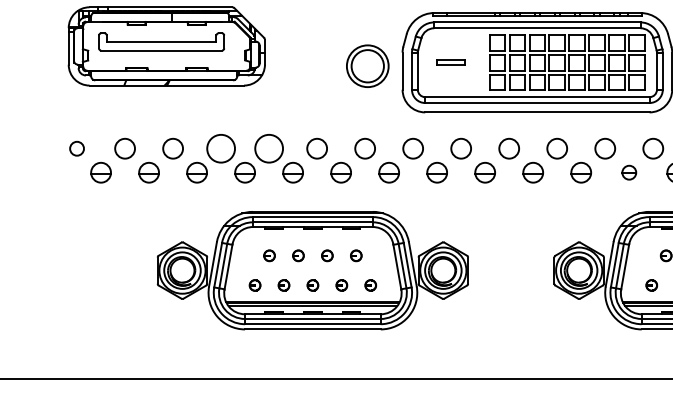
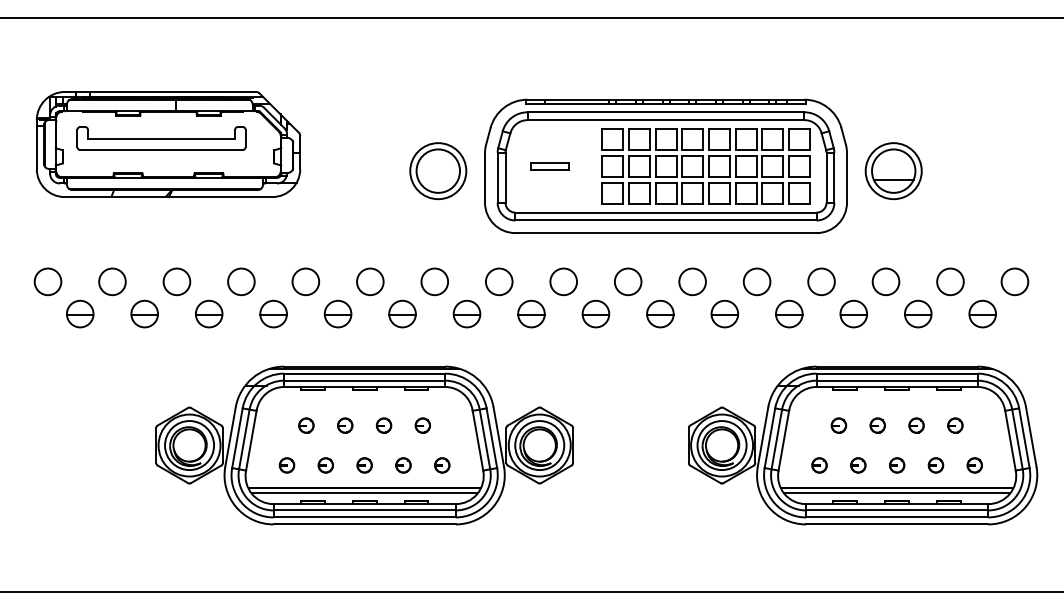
circle: (76, 148) -> (47, 281), size x1.43
circle: (221, 148) -> (241, 281), size x0.71
circle: (268, 148) -> (305, 281), size x0.71
part: (629, 172) -> (789, 313), size x1.43

